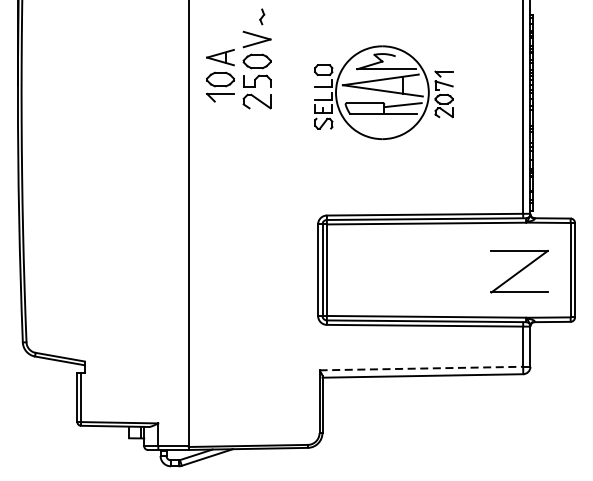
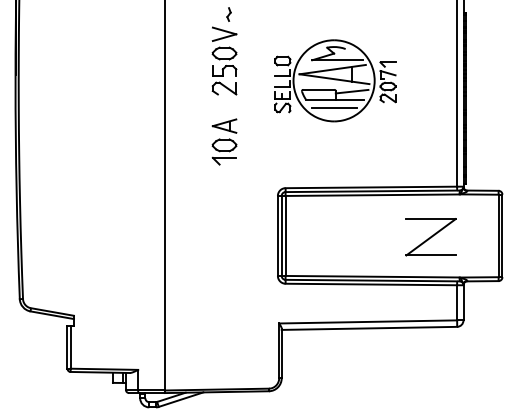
part: (220, 75) -> (224, 141), moved
line: (381, 124) -> (333, 108), added
part: (519, 271) -> (430, 237), moved
line: (421, 368) -> (368, 321), dashed -> solid

